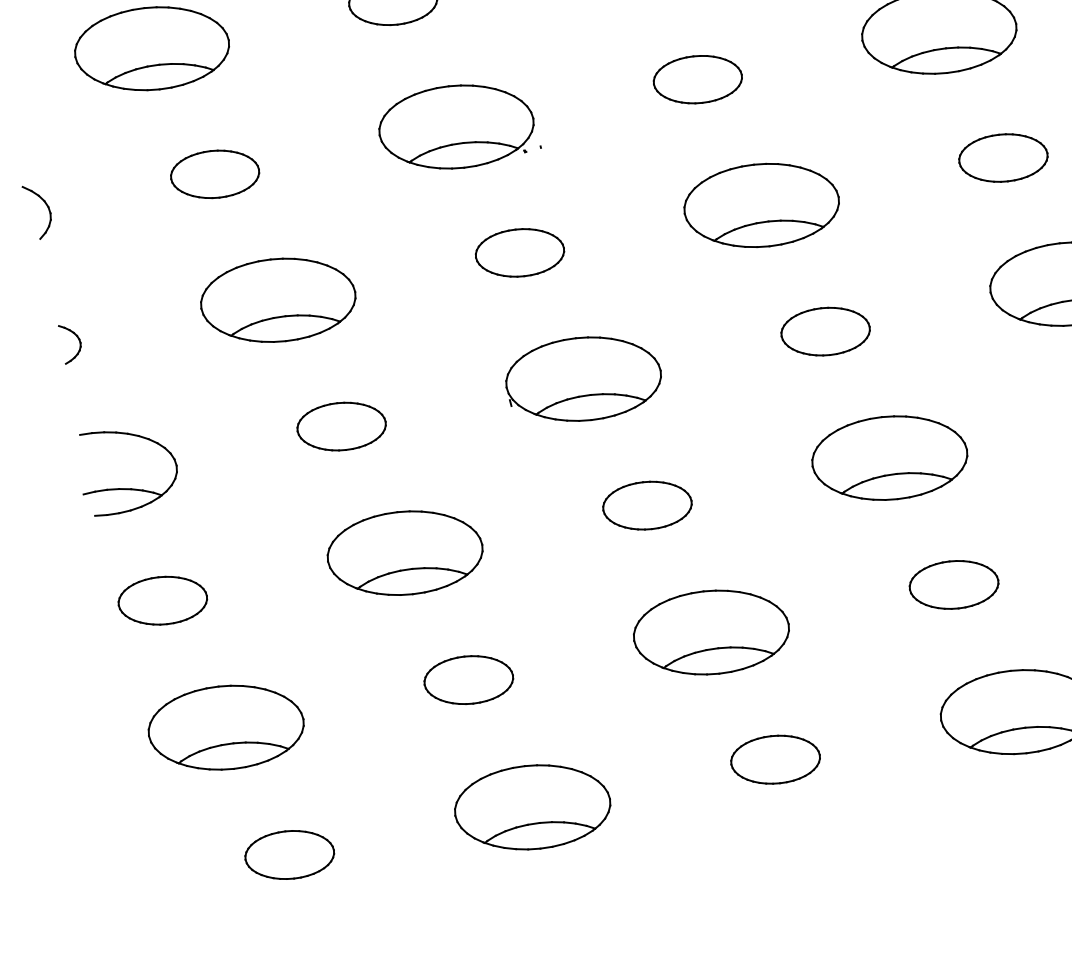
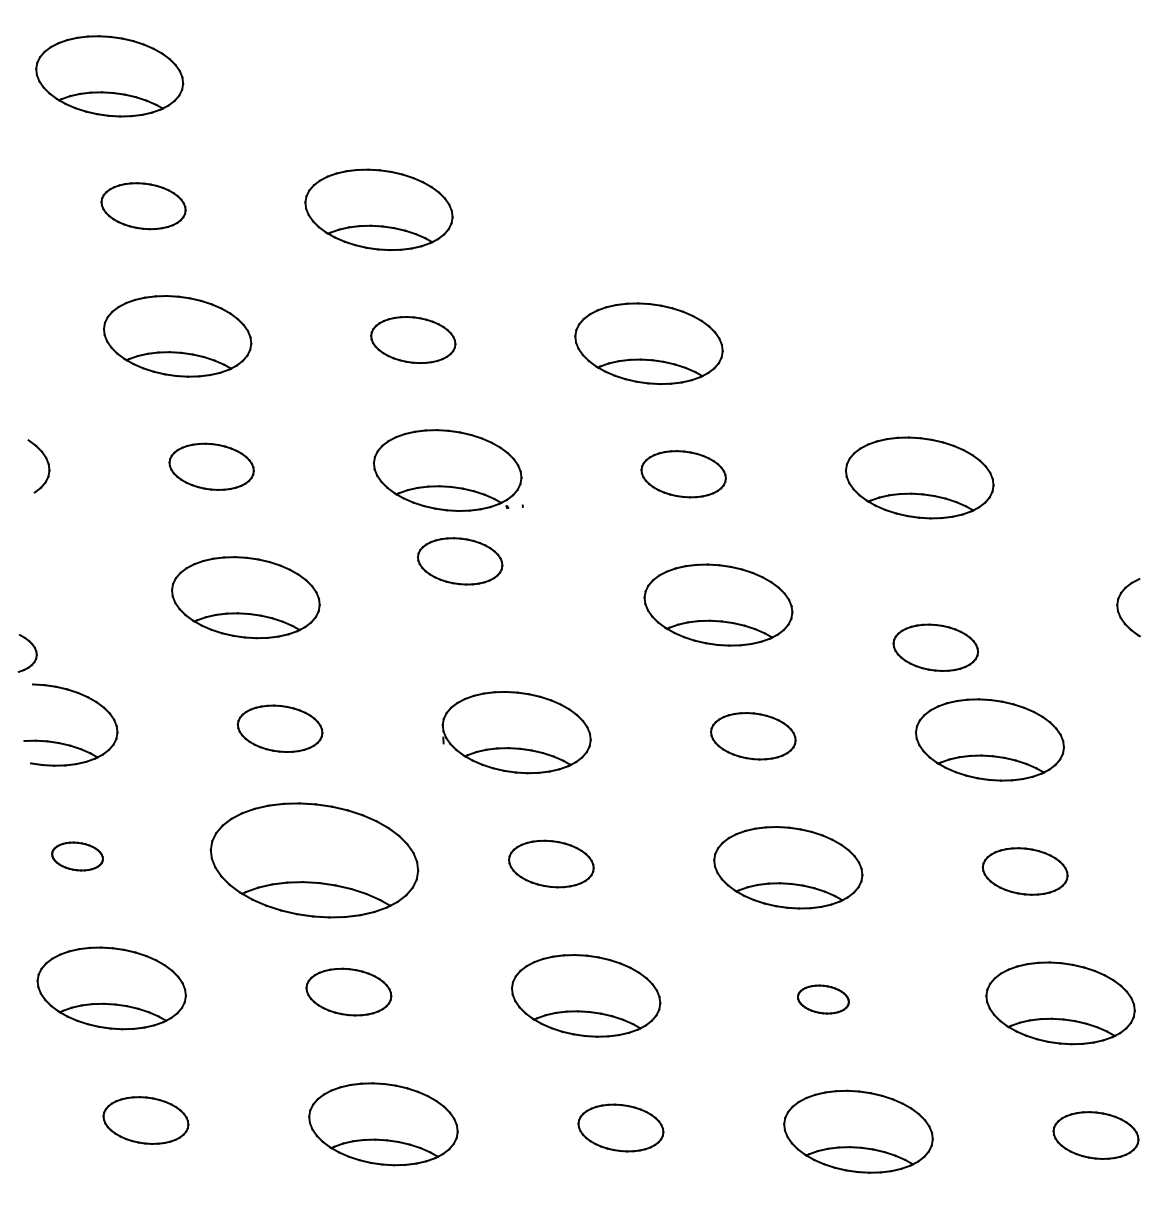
part: (1003, 157) -> (935, 647), moved
part: (520, 252) -> (460, 561), moved
part: (77, 338) -> (34, 650), moved
part: (405, 552) -> (314, 859), size x1.4
part: (954, 584) -> (823, 999), size x0.6
part: (162, 600) -> (77, 856), size x0.6

